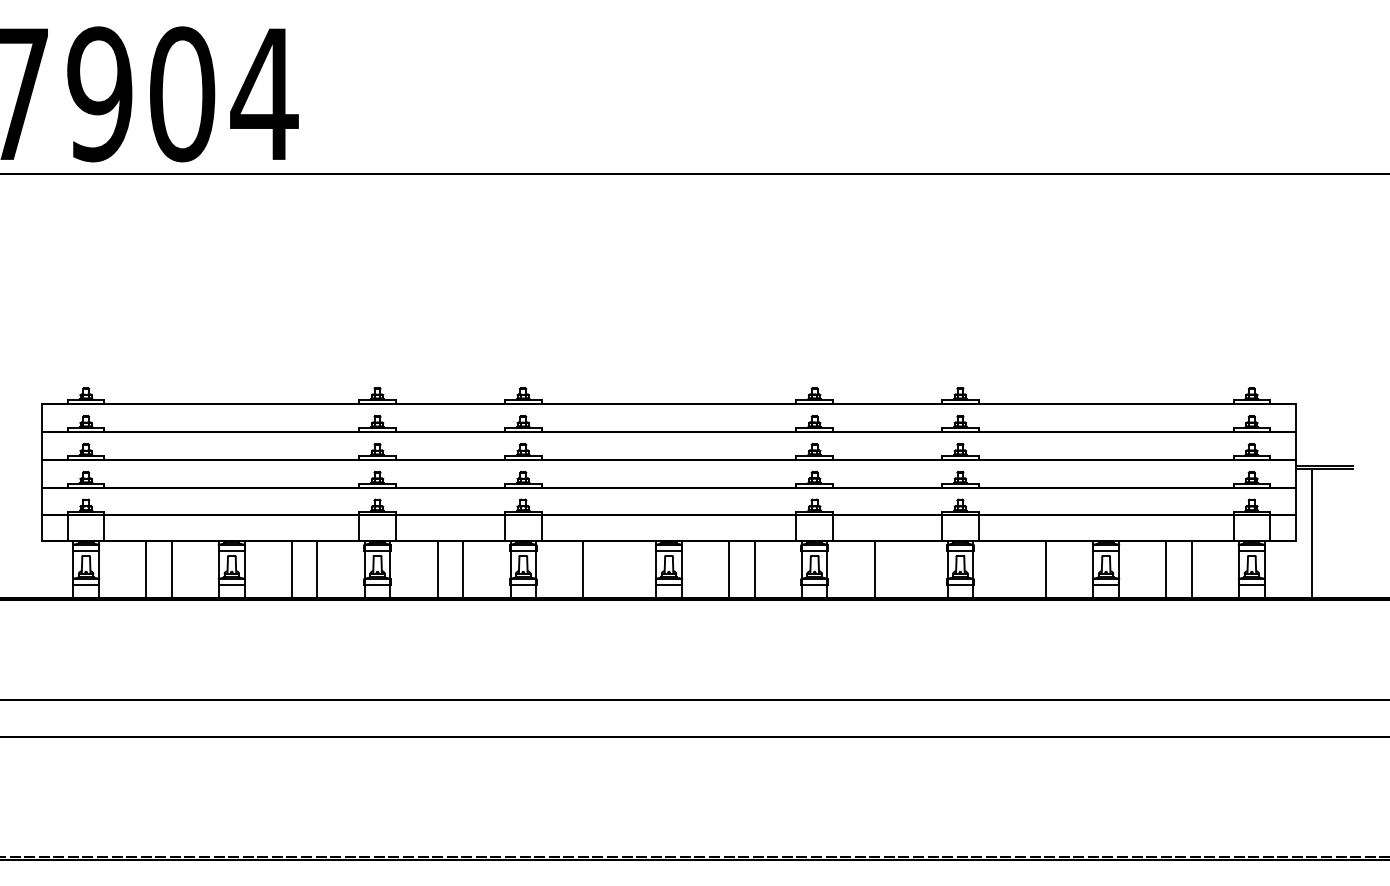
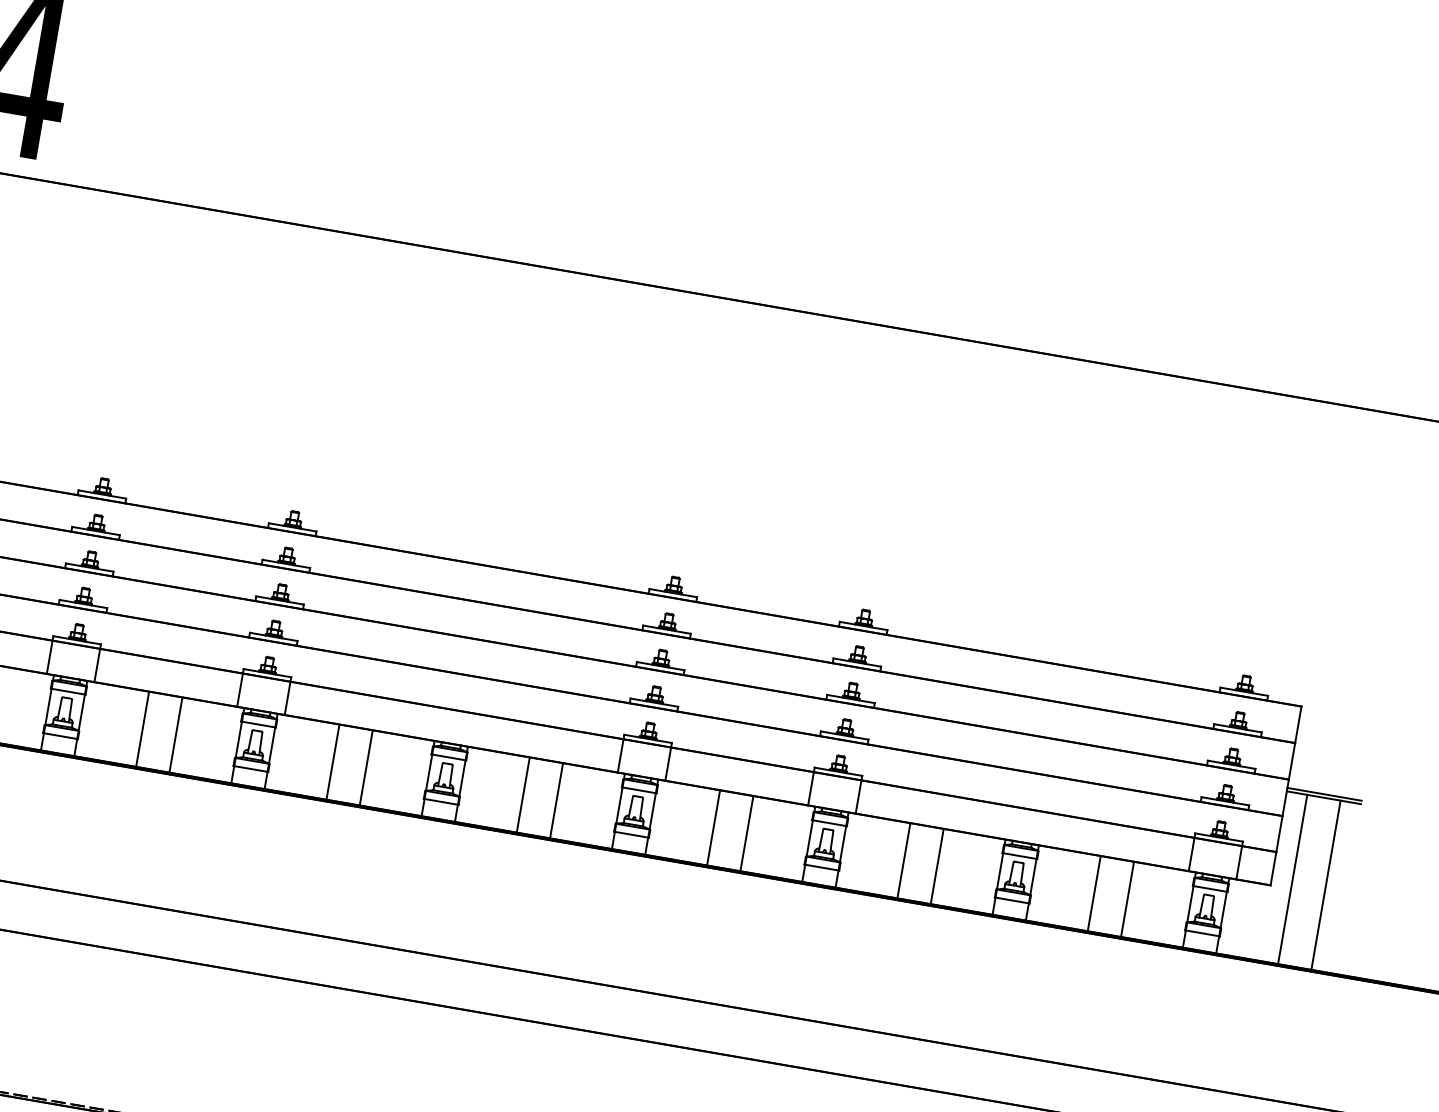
line: (1337, 533) -> (1326, 885), added
line: (608, 569) -> (365, 767), added
line: (900, 569) -> (747, 833), added
line: (1020, 569) -> (903, 860), added

